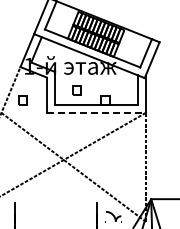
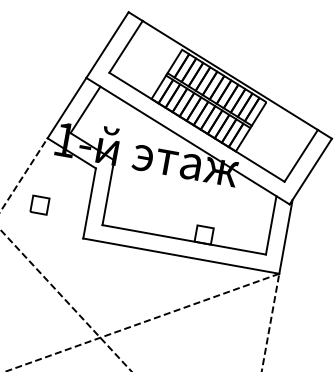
part: (76, 90) -> (150, 204), removed
line: (96, 112) -> (181, 255), dashed -> solid

